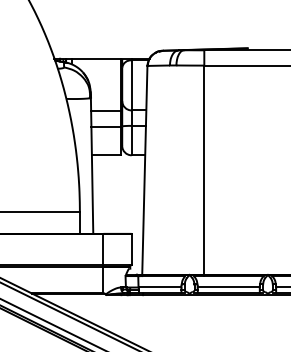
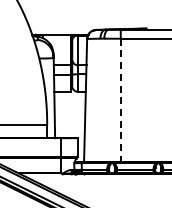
line: (203, 171) -> (120, 101), solid -> dashed

